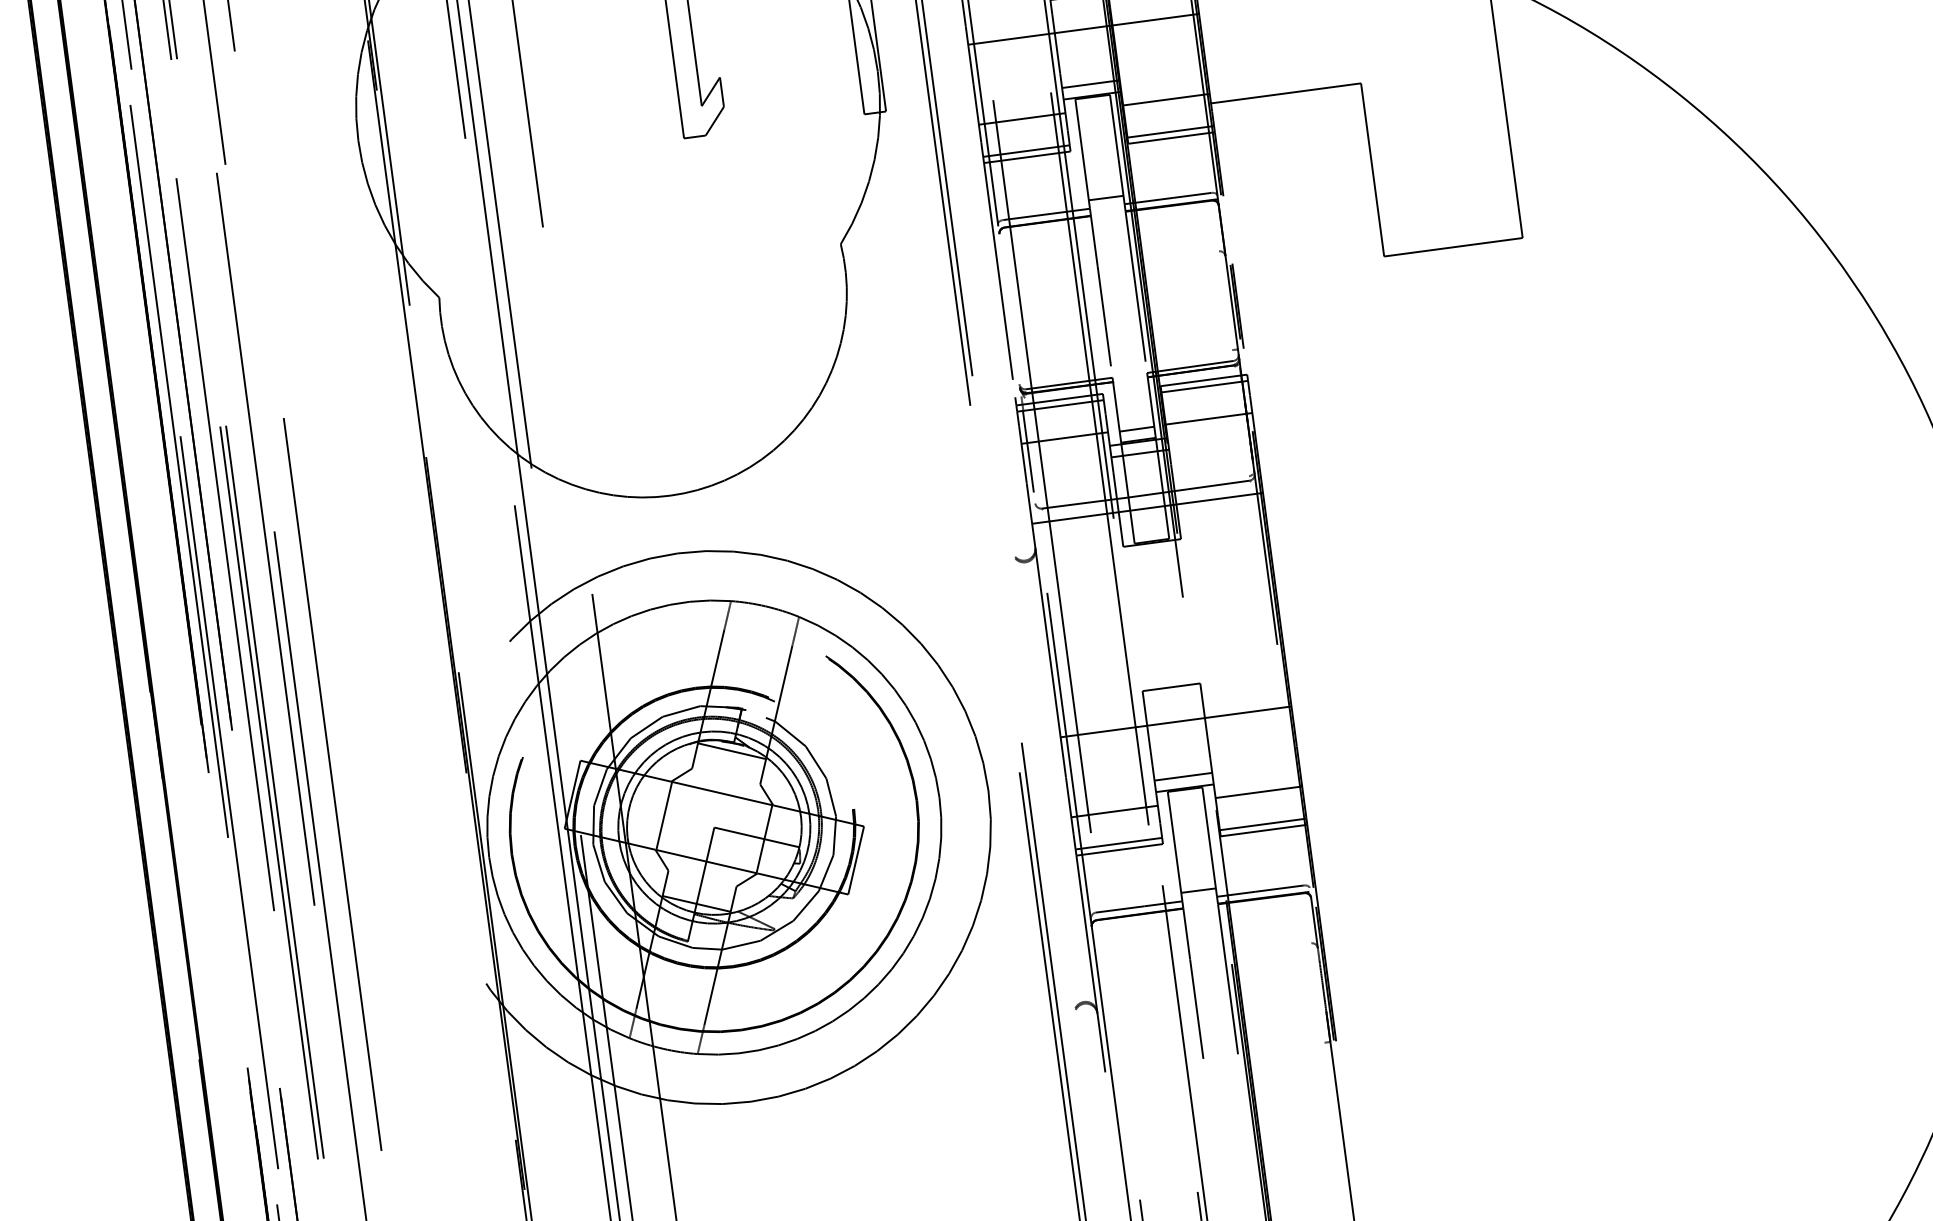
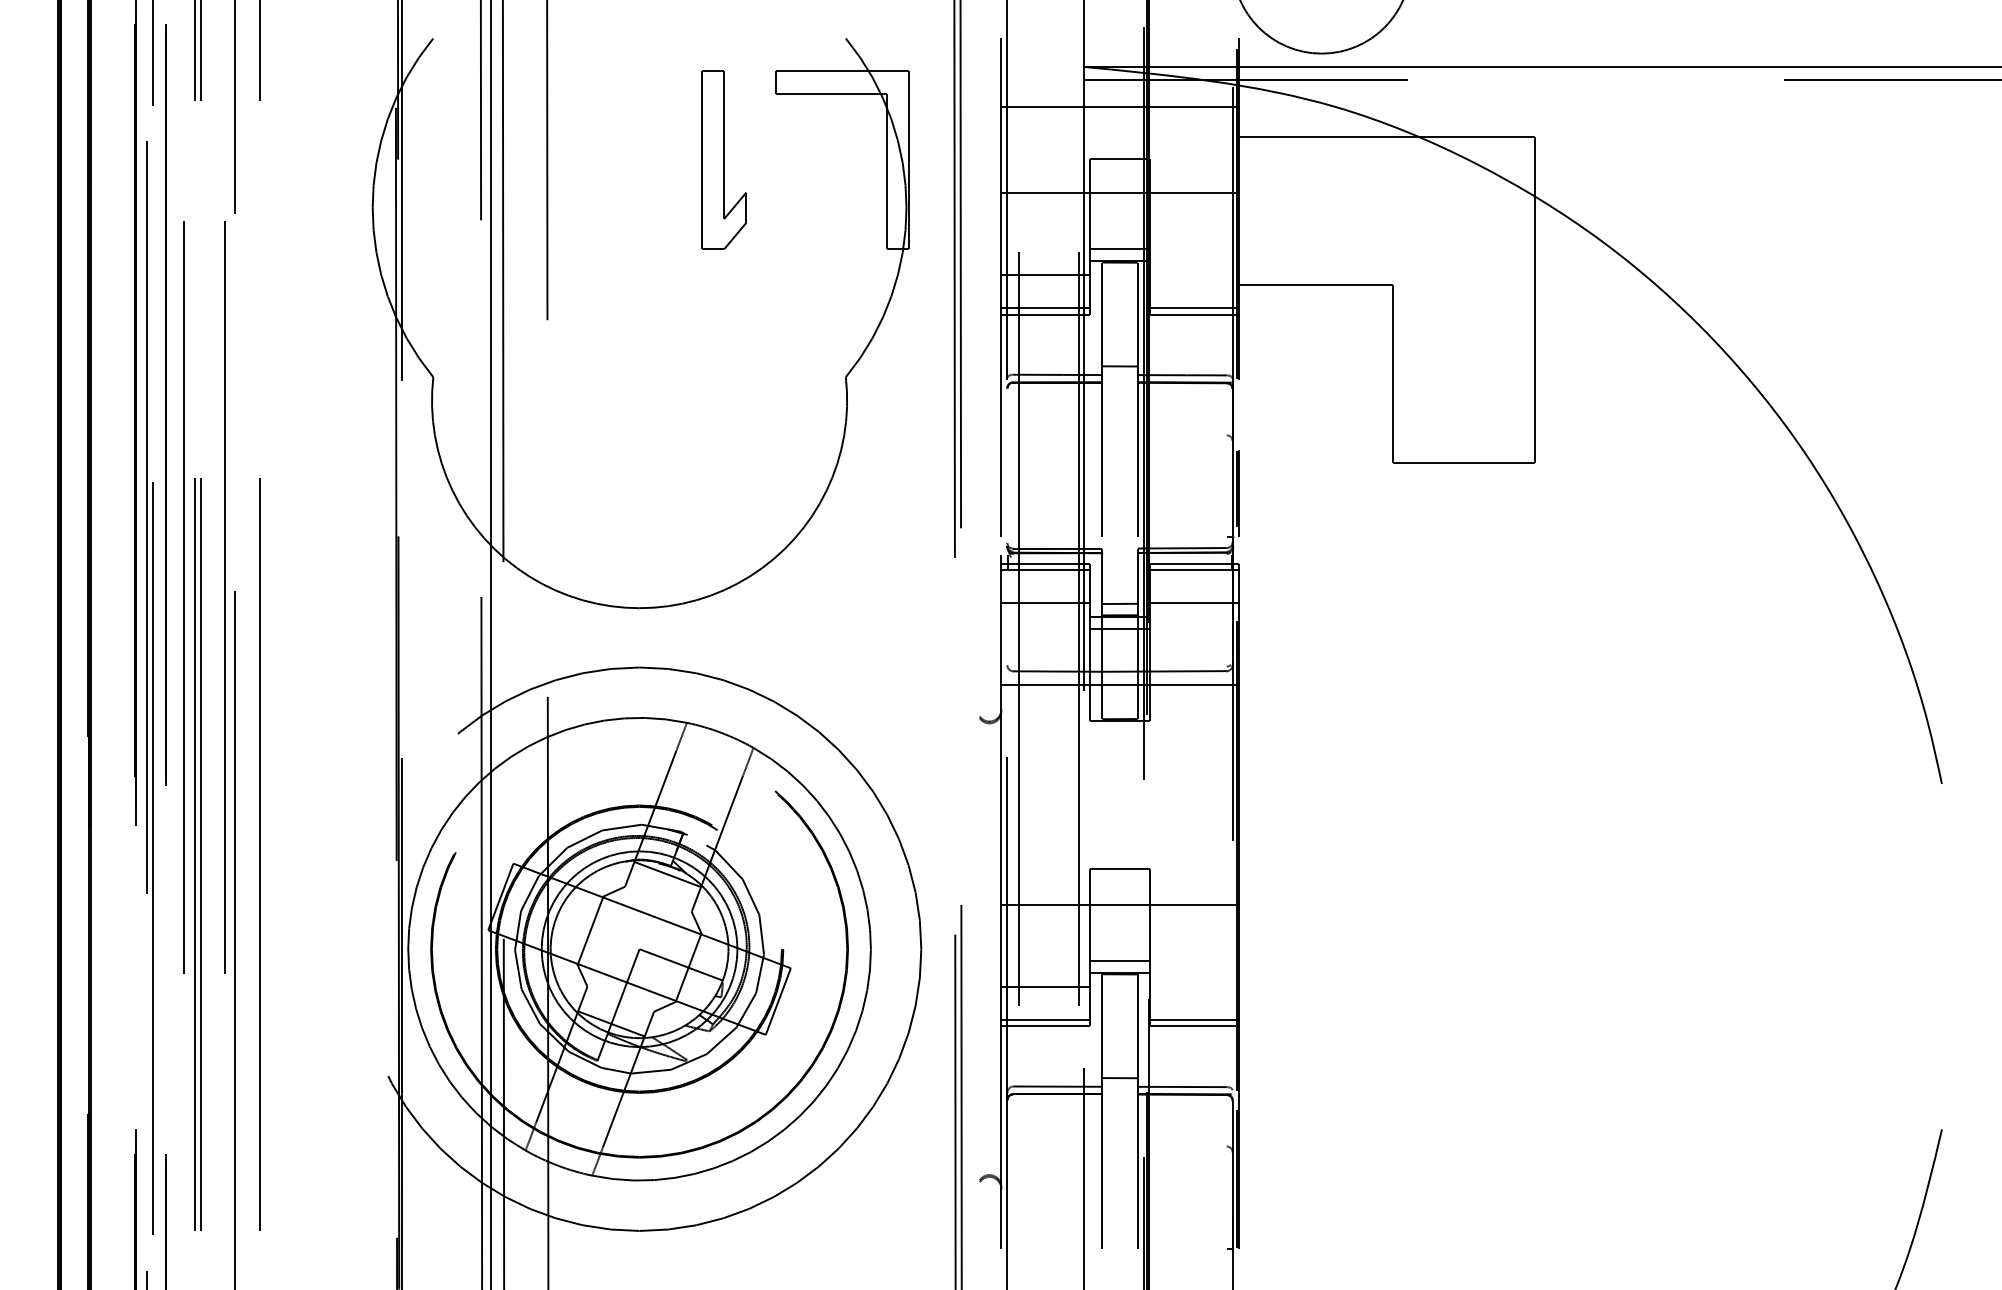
line: (1165, 100) -> (1193, 275), removed
line: (1028, 451) -> (1007, 611), removed
line: (1258, 791) -> (1193, 986), removed

